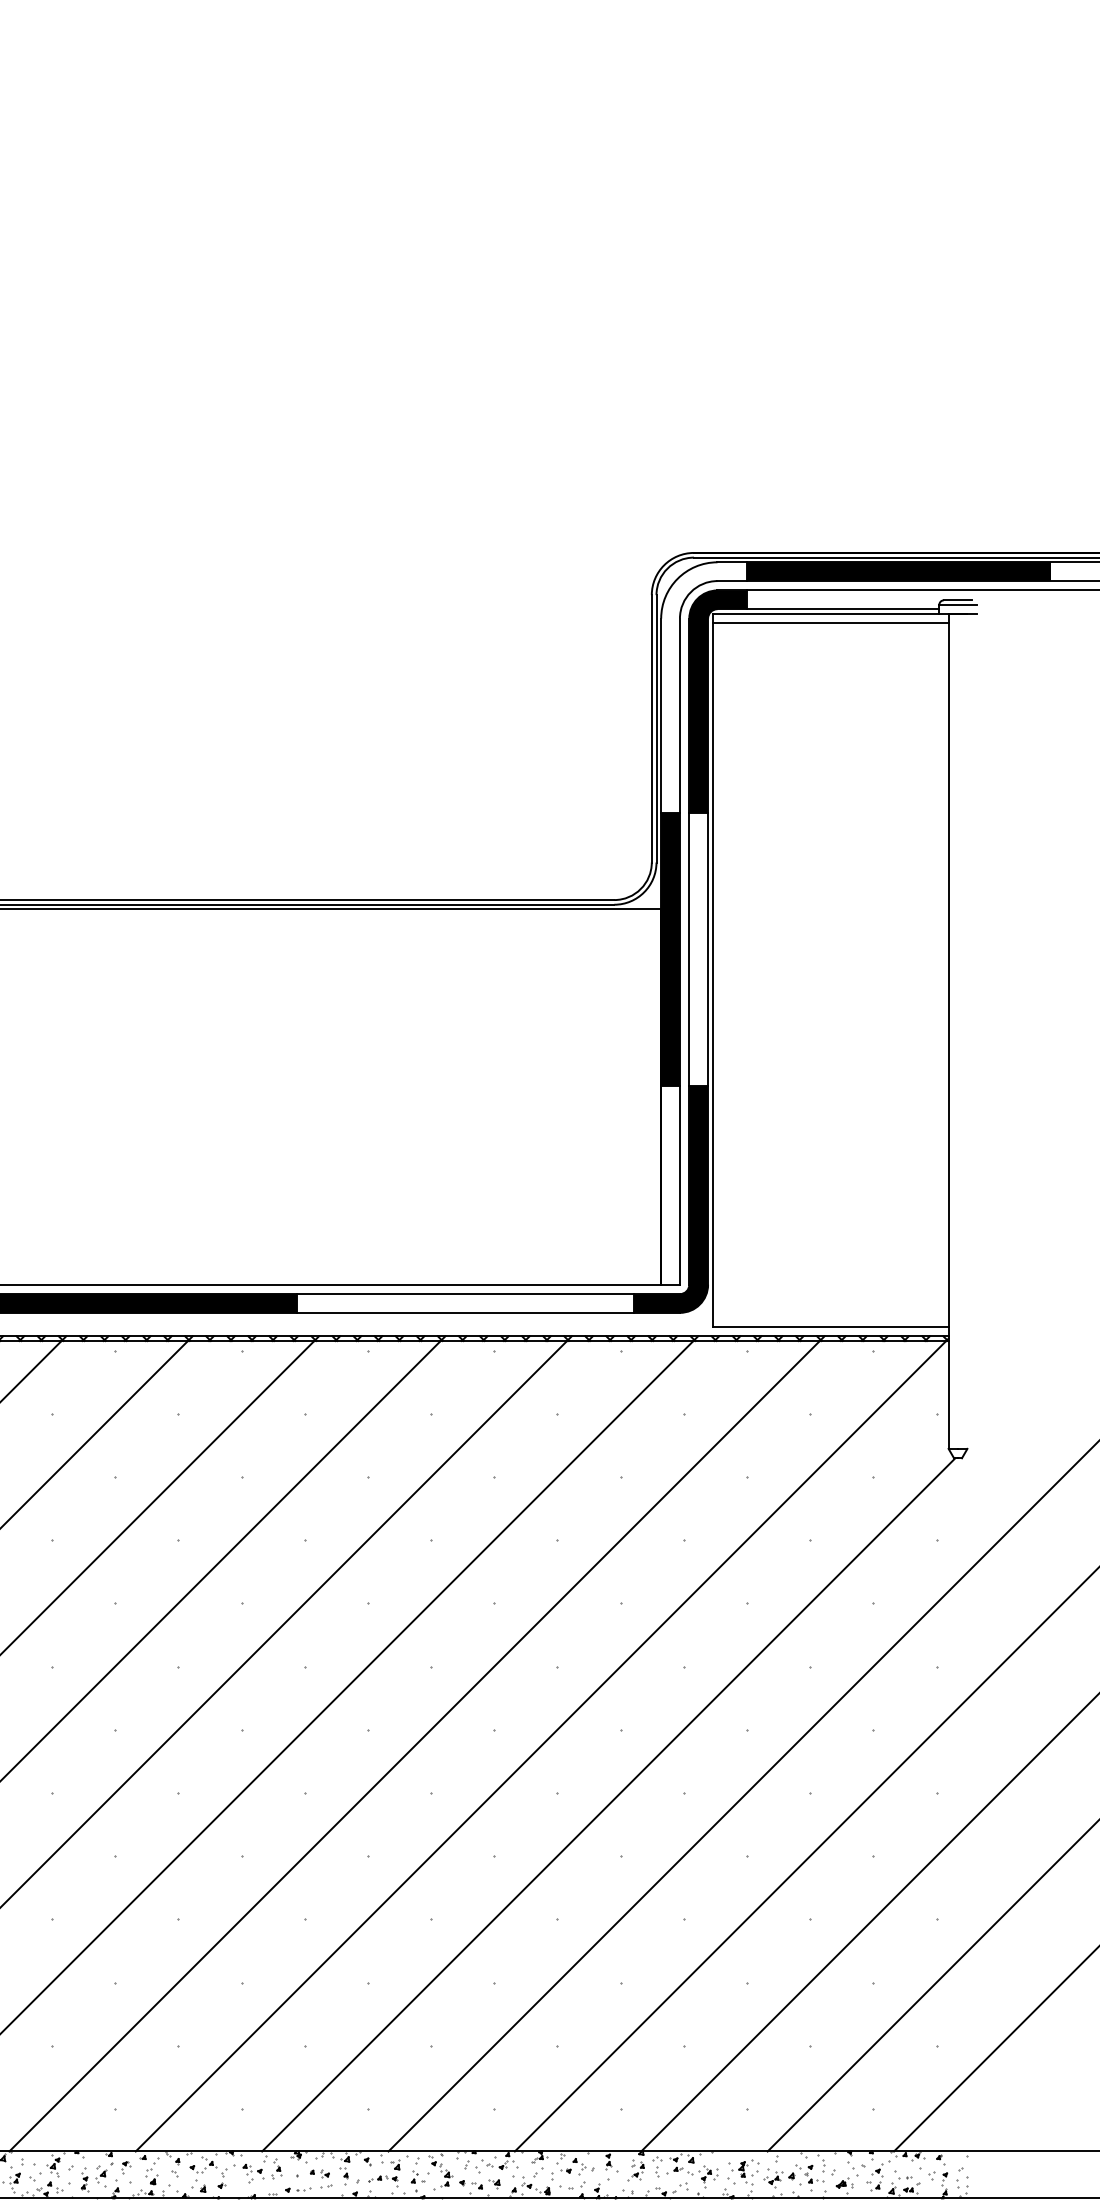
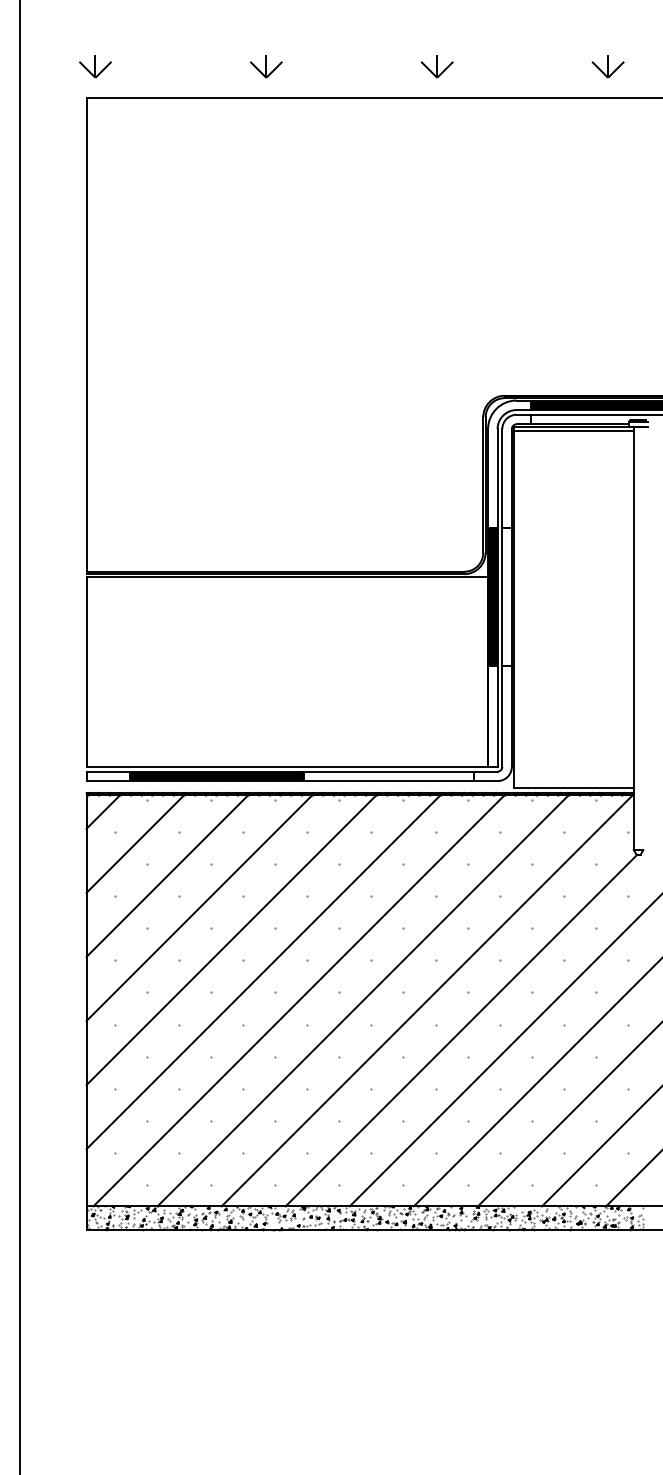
fill: (717, 700) -> (516, 470), removed
fill: (669, 1199) -> (492, 723), removed

